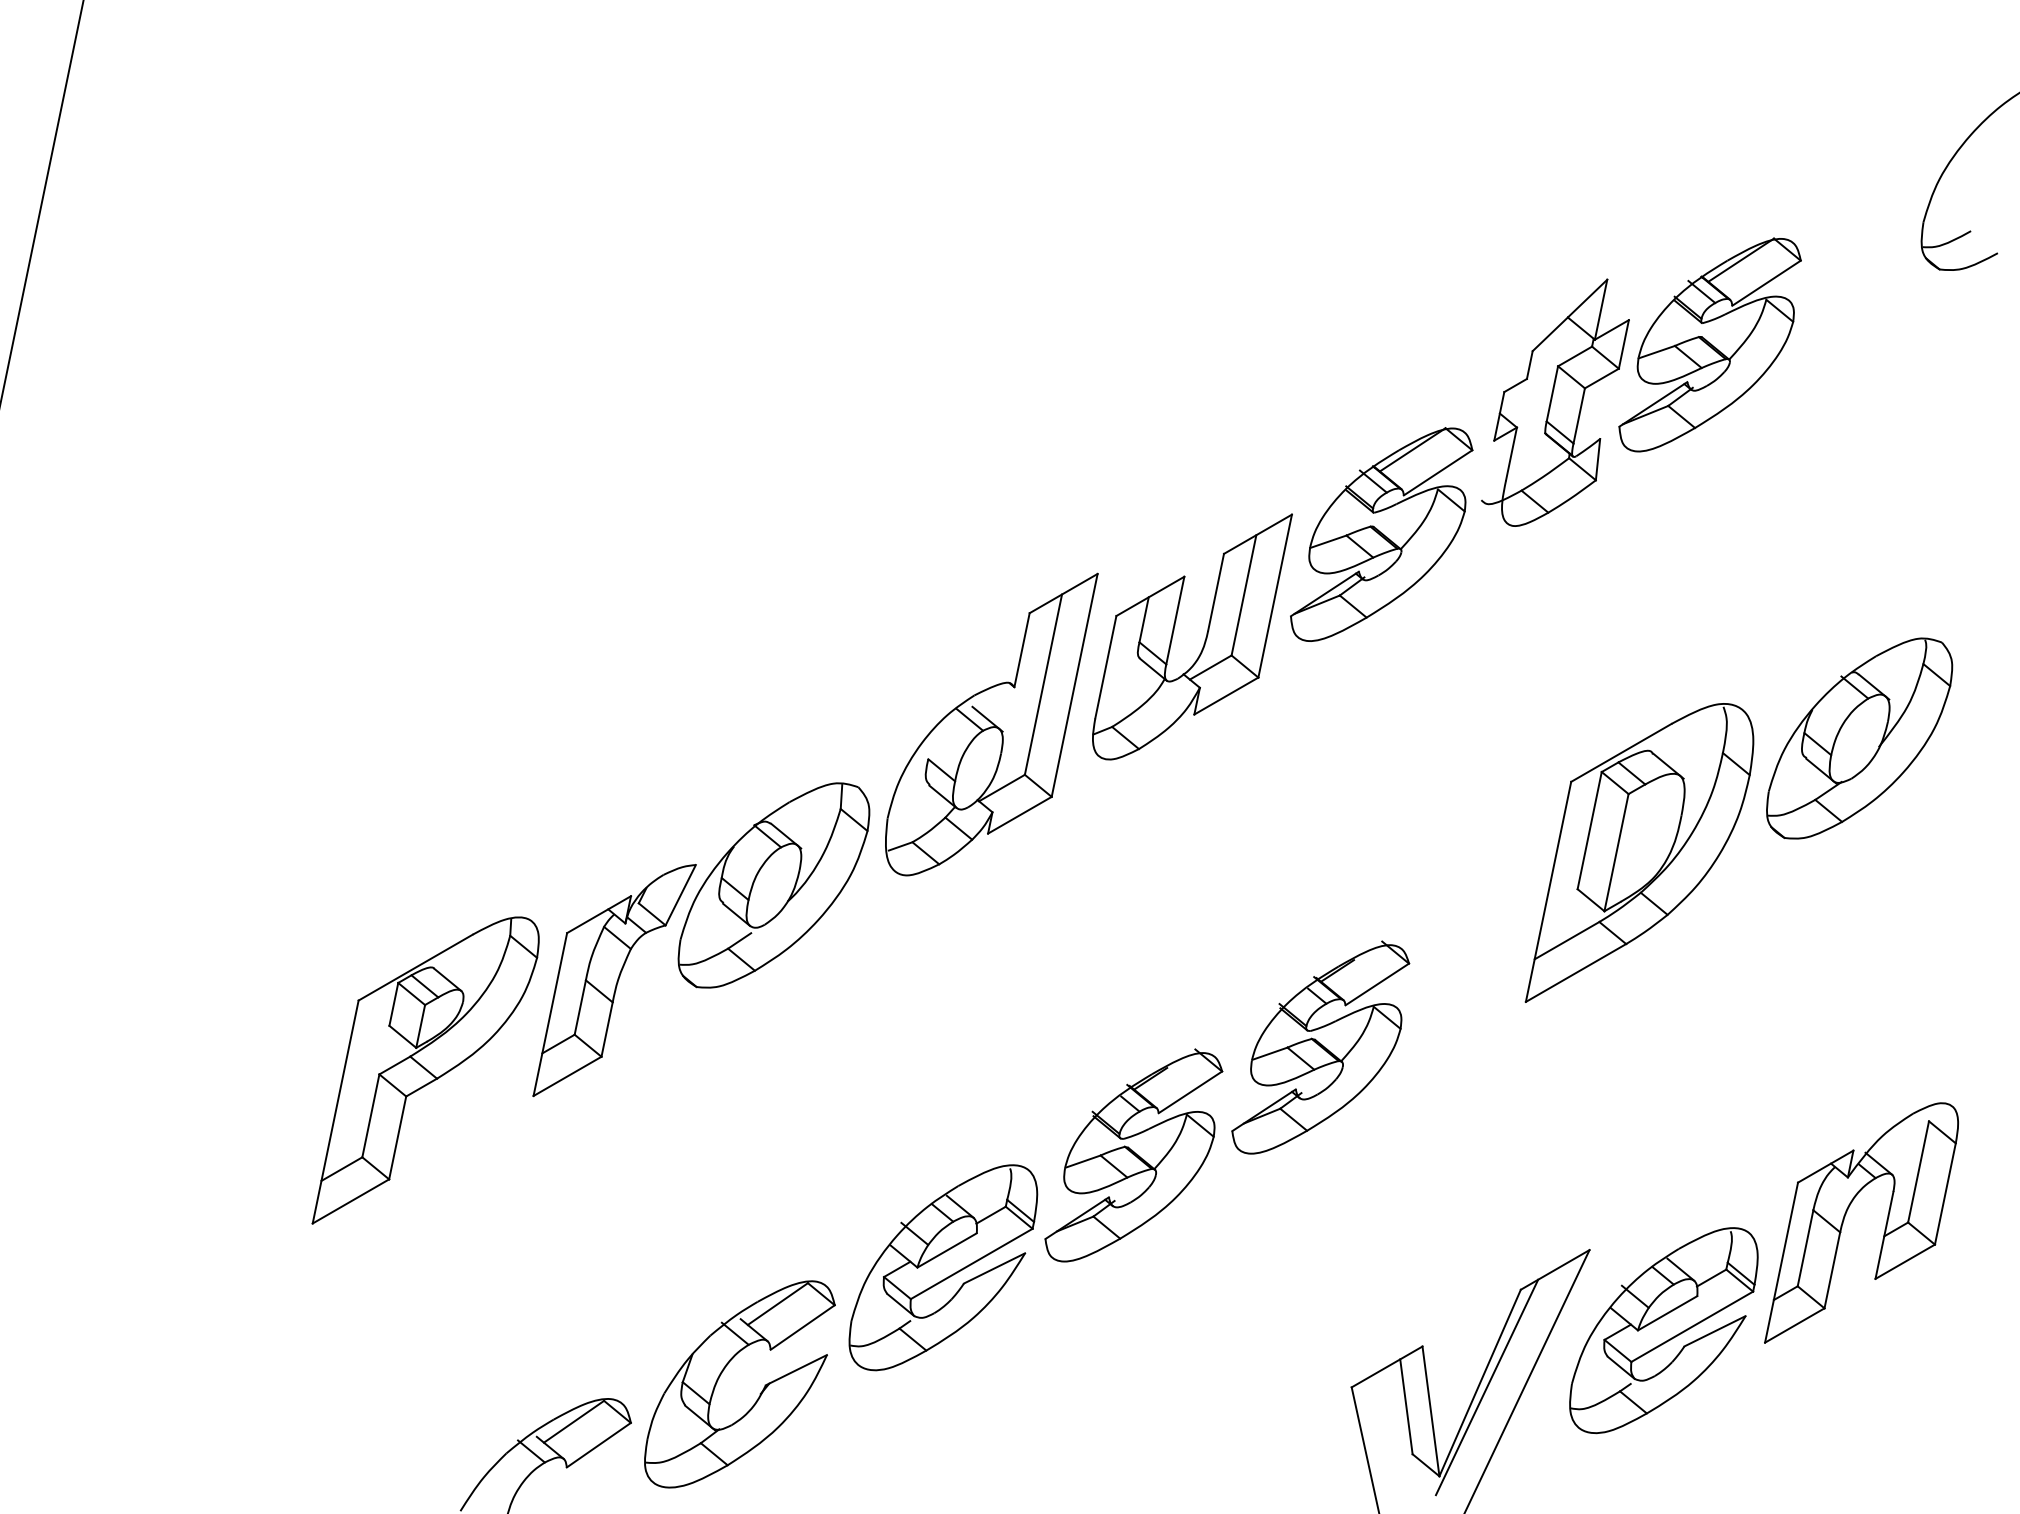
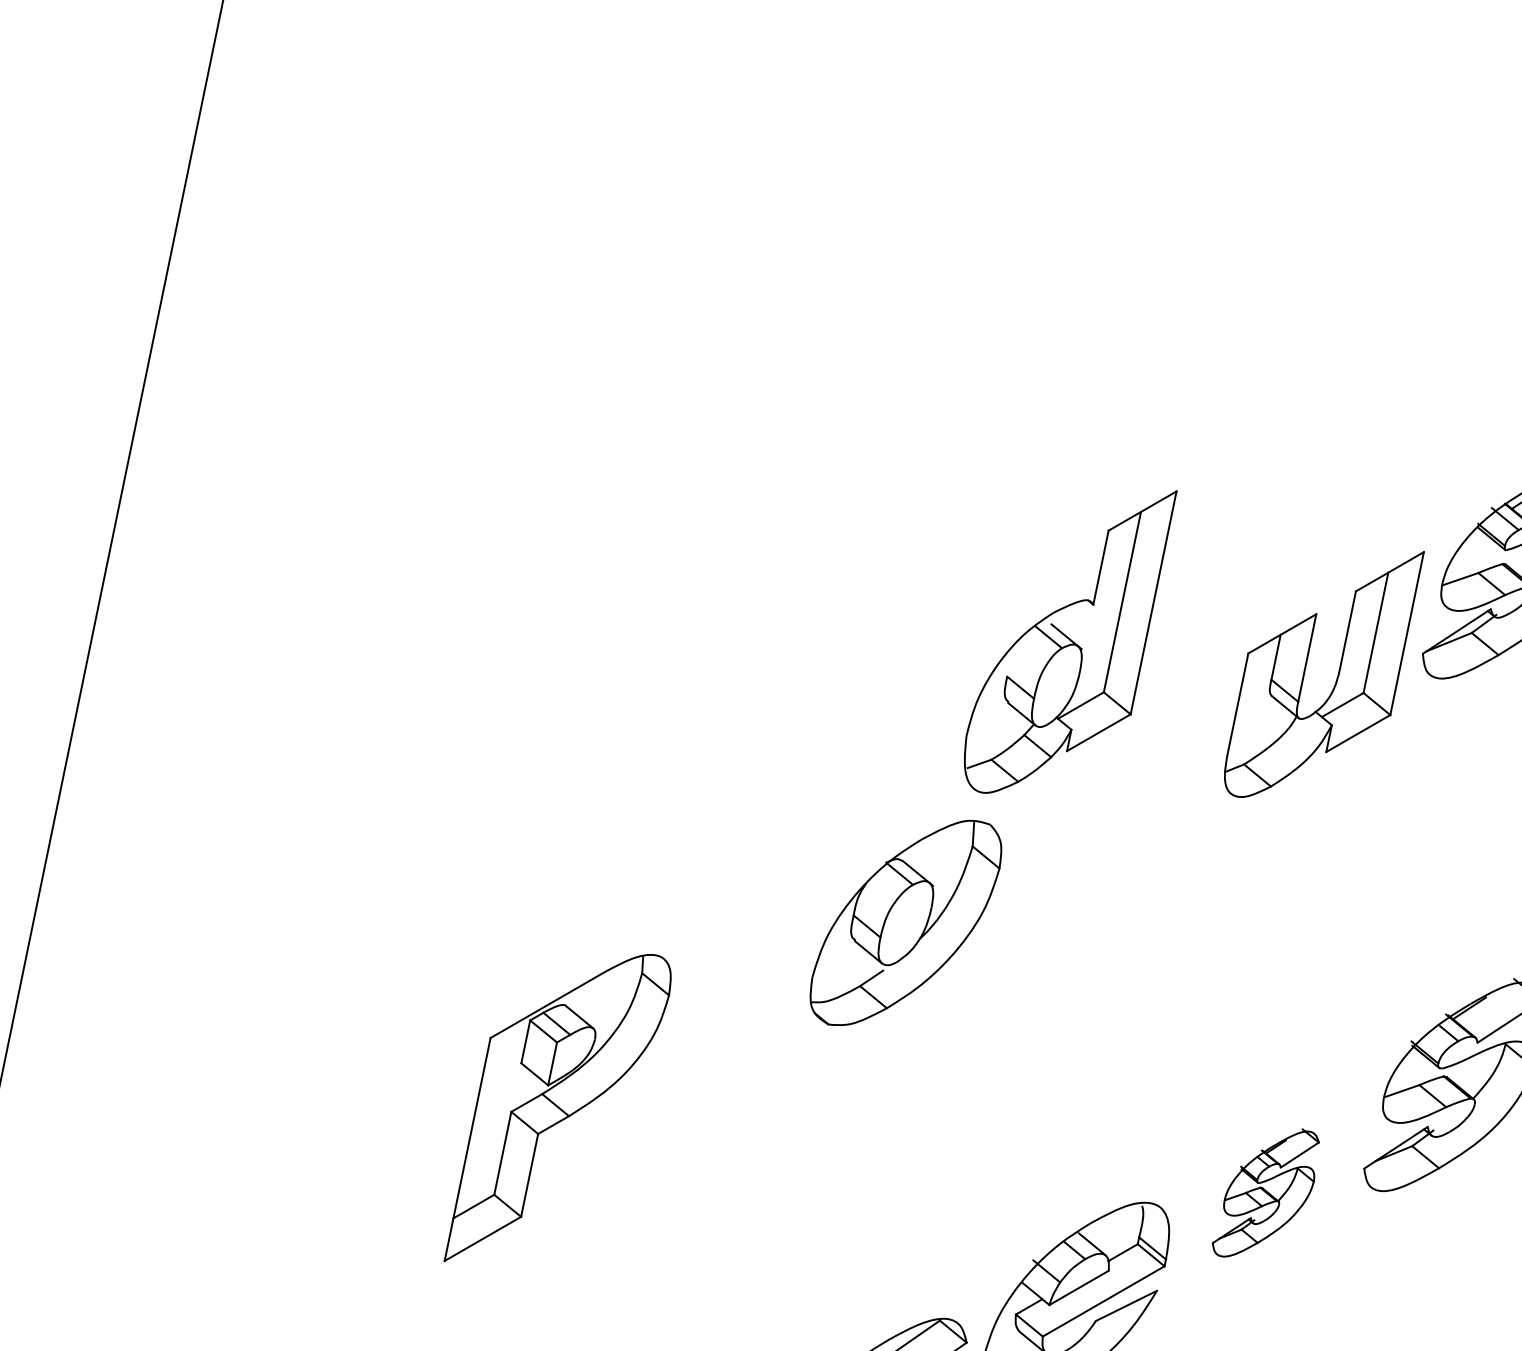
part: (991, 724) -> (1070, 641), moved
part: (614, 980) -> (746, 1017), removed
part: (1133, 1155) -> (1265, 1192), size x0.6

